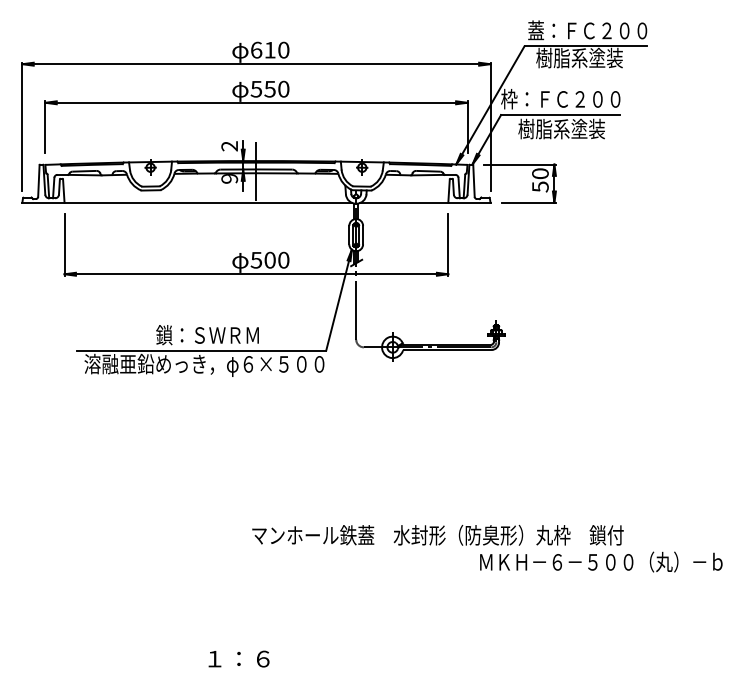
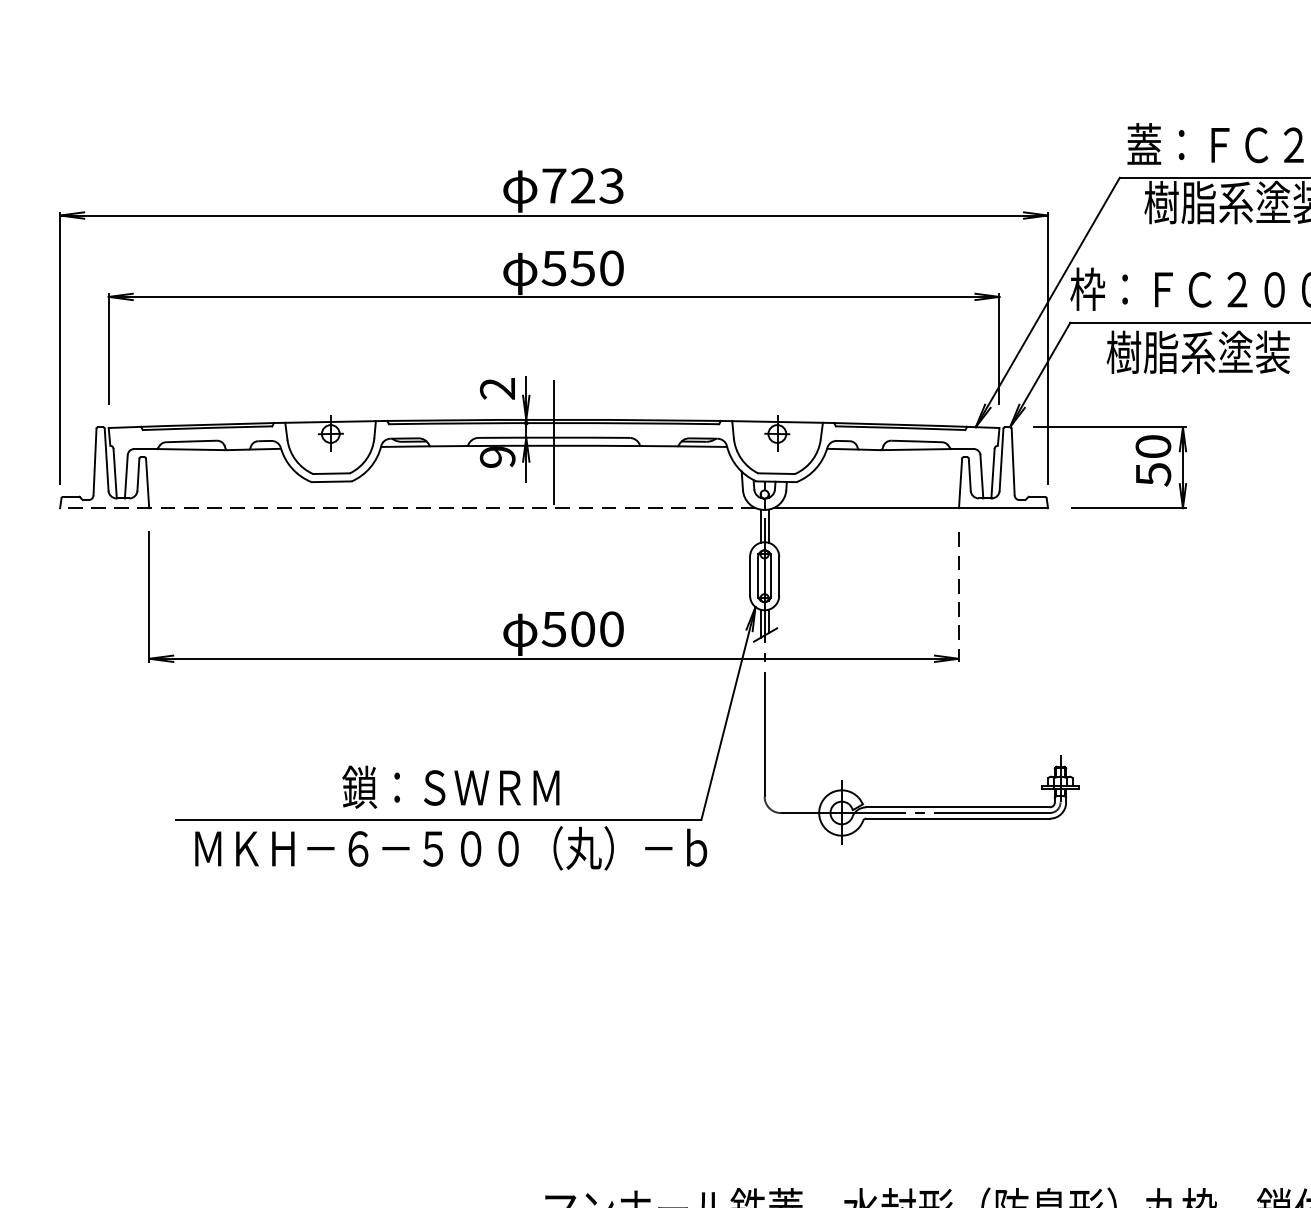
text: (270, 49) -> (583, 184), 610 -> 723
line: (187, 202) -> (408, 507), solid -> dashed
line: (448, 245) -> (959, 598), solid -> dashed
text: (206, 364) -> (448, 849), 溶融亜鉛めっき，φ６×５００ -> ＭＫＨ－６－５００（丸）－ｂ

